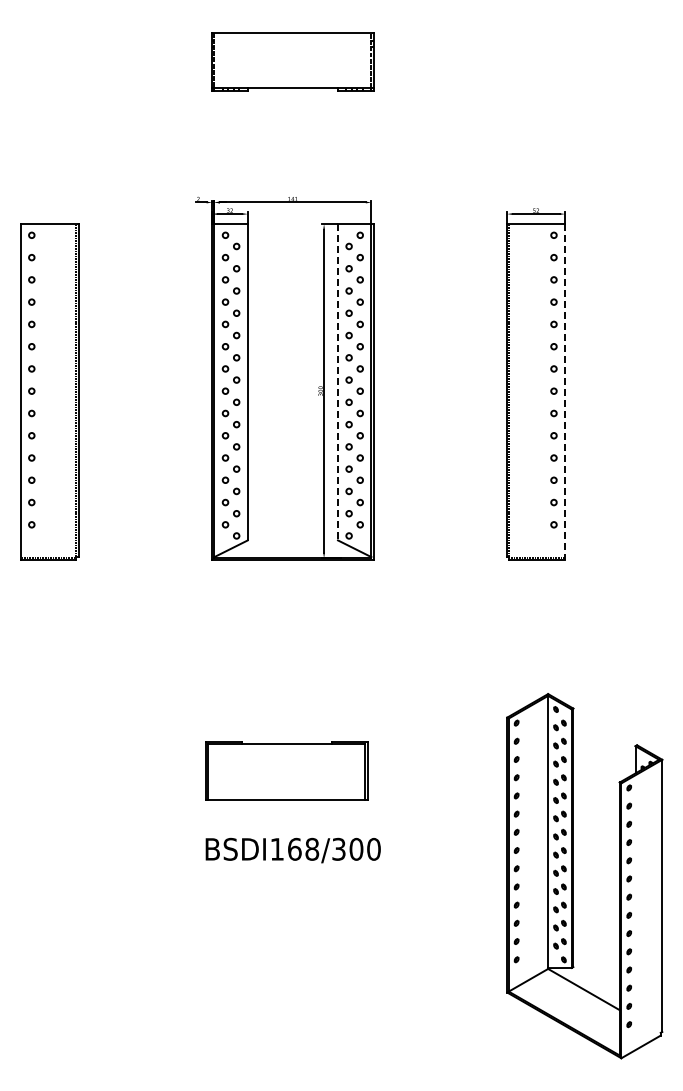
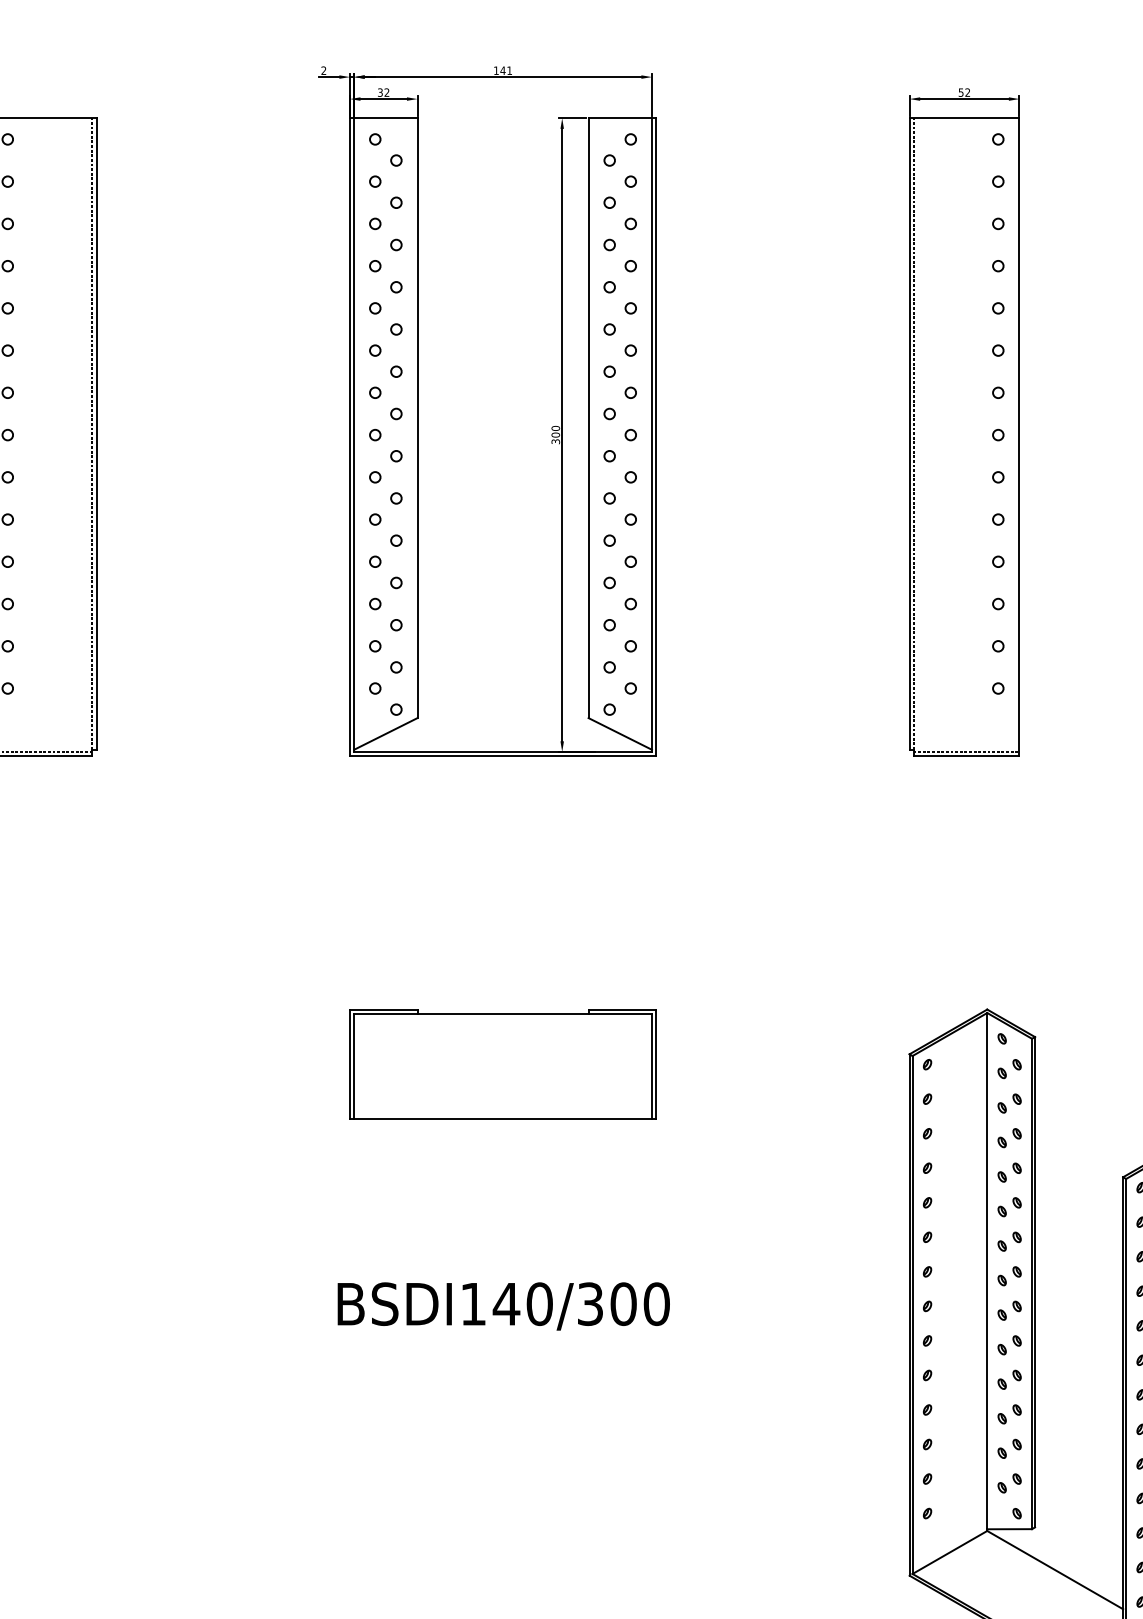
line: (337, 382) -> (587, 418), dashed -> solid
line: (565, 392) -> (1020, 437), dashed -> solid
part: (286, 770) -> (502, 1063), moved
text: (303, 848) -> (523, 1302), BSDI168/300 -> BSDI140/300

